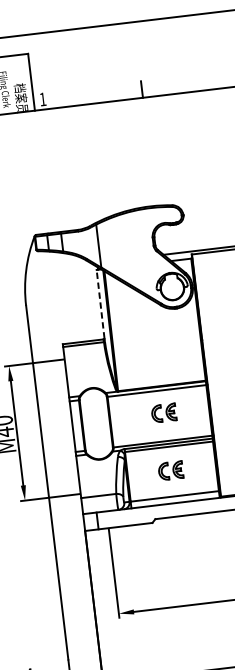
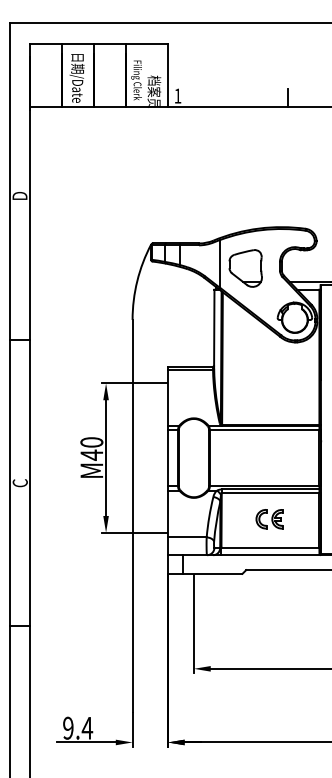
part: (122, 247) -> (245, 268), added
line: (100, 303) -> (214, 327), dashed -> solid
part: (164, 413) -> (269, 455), removed

